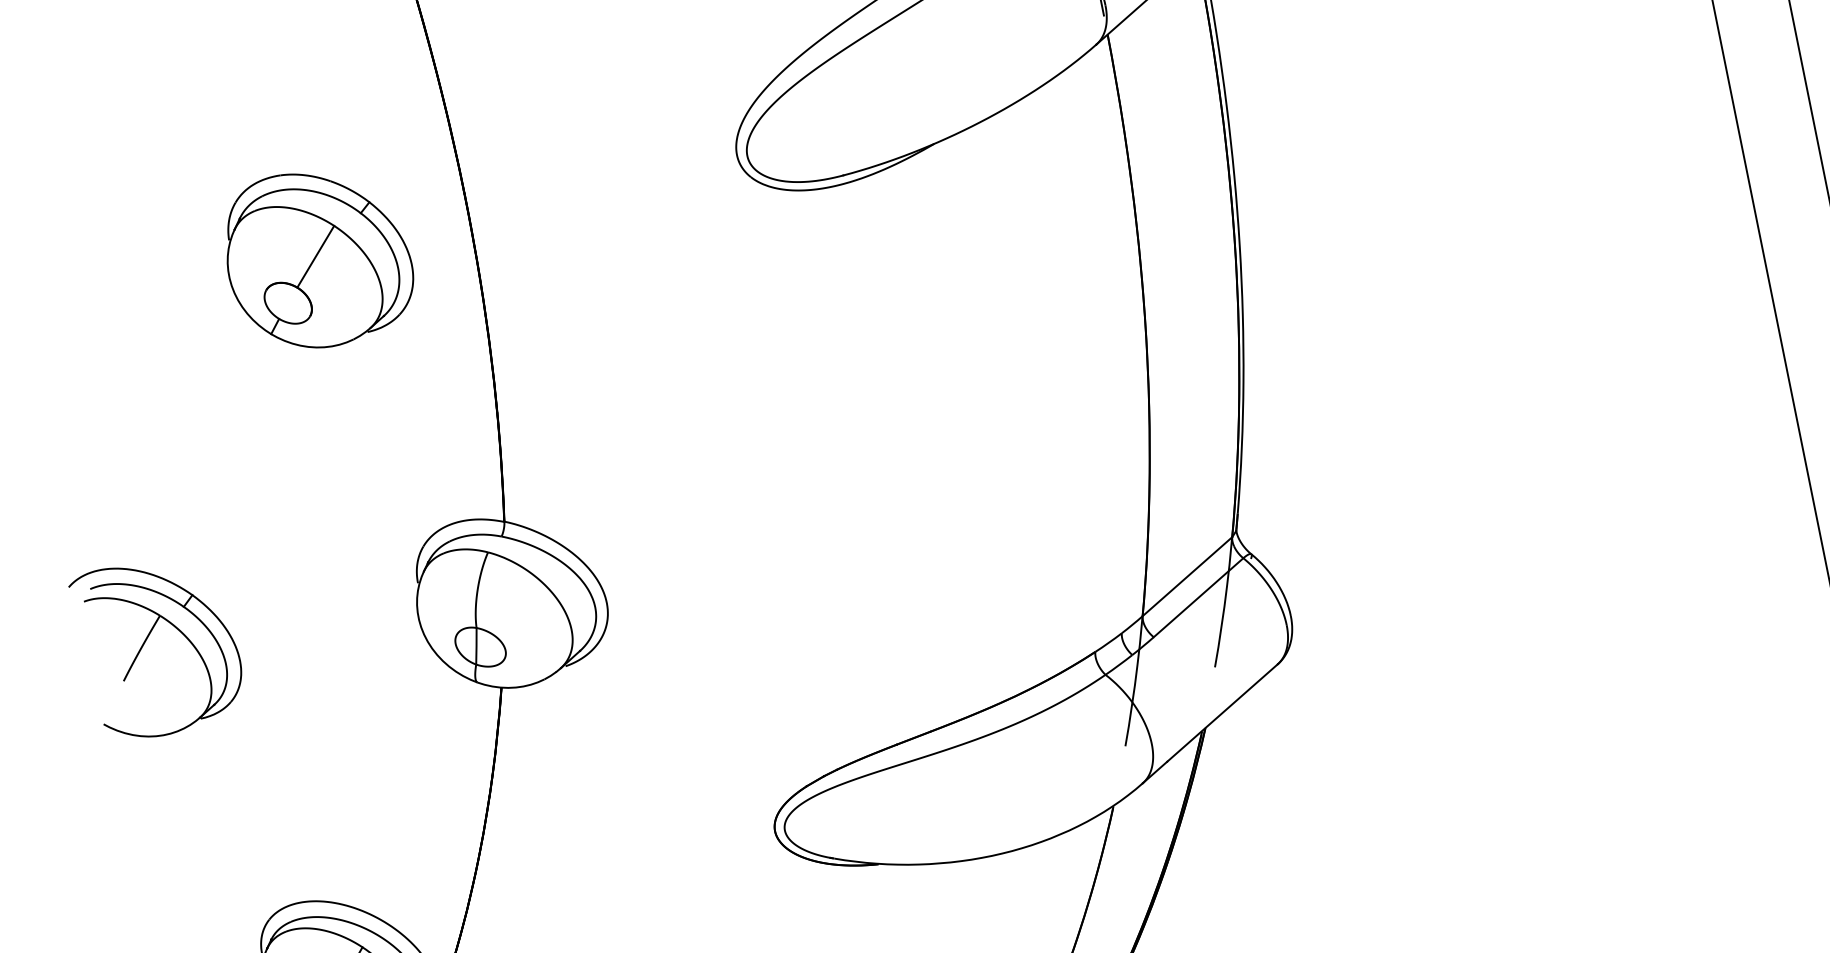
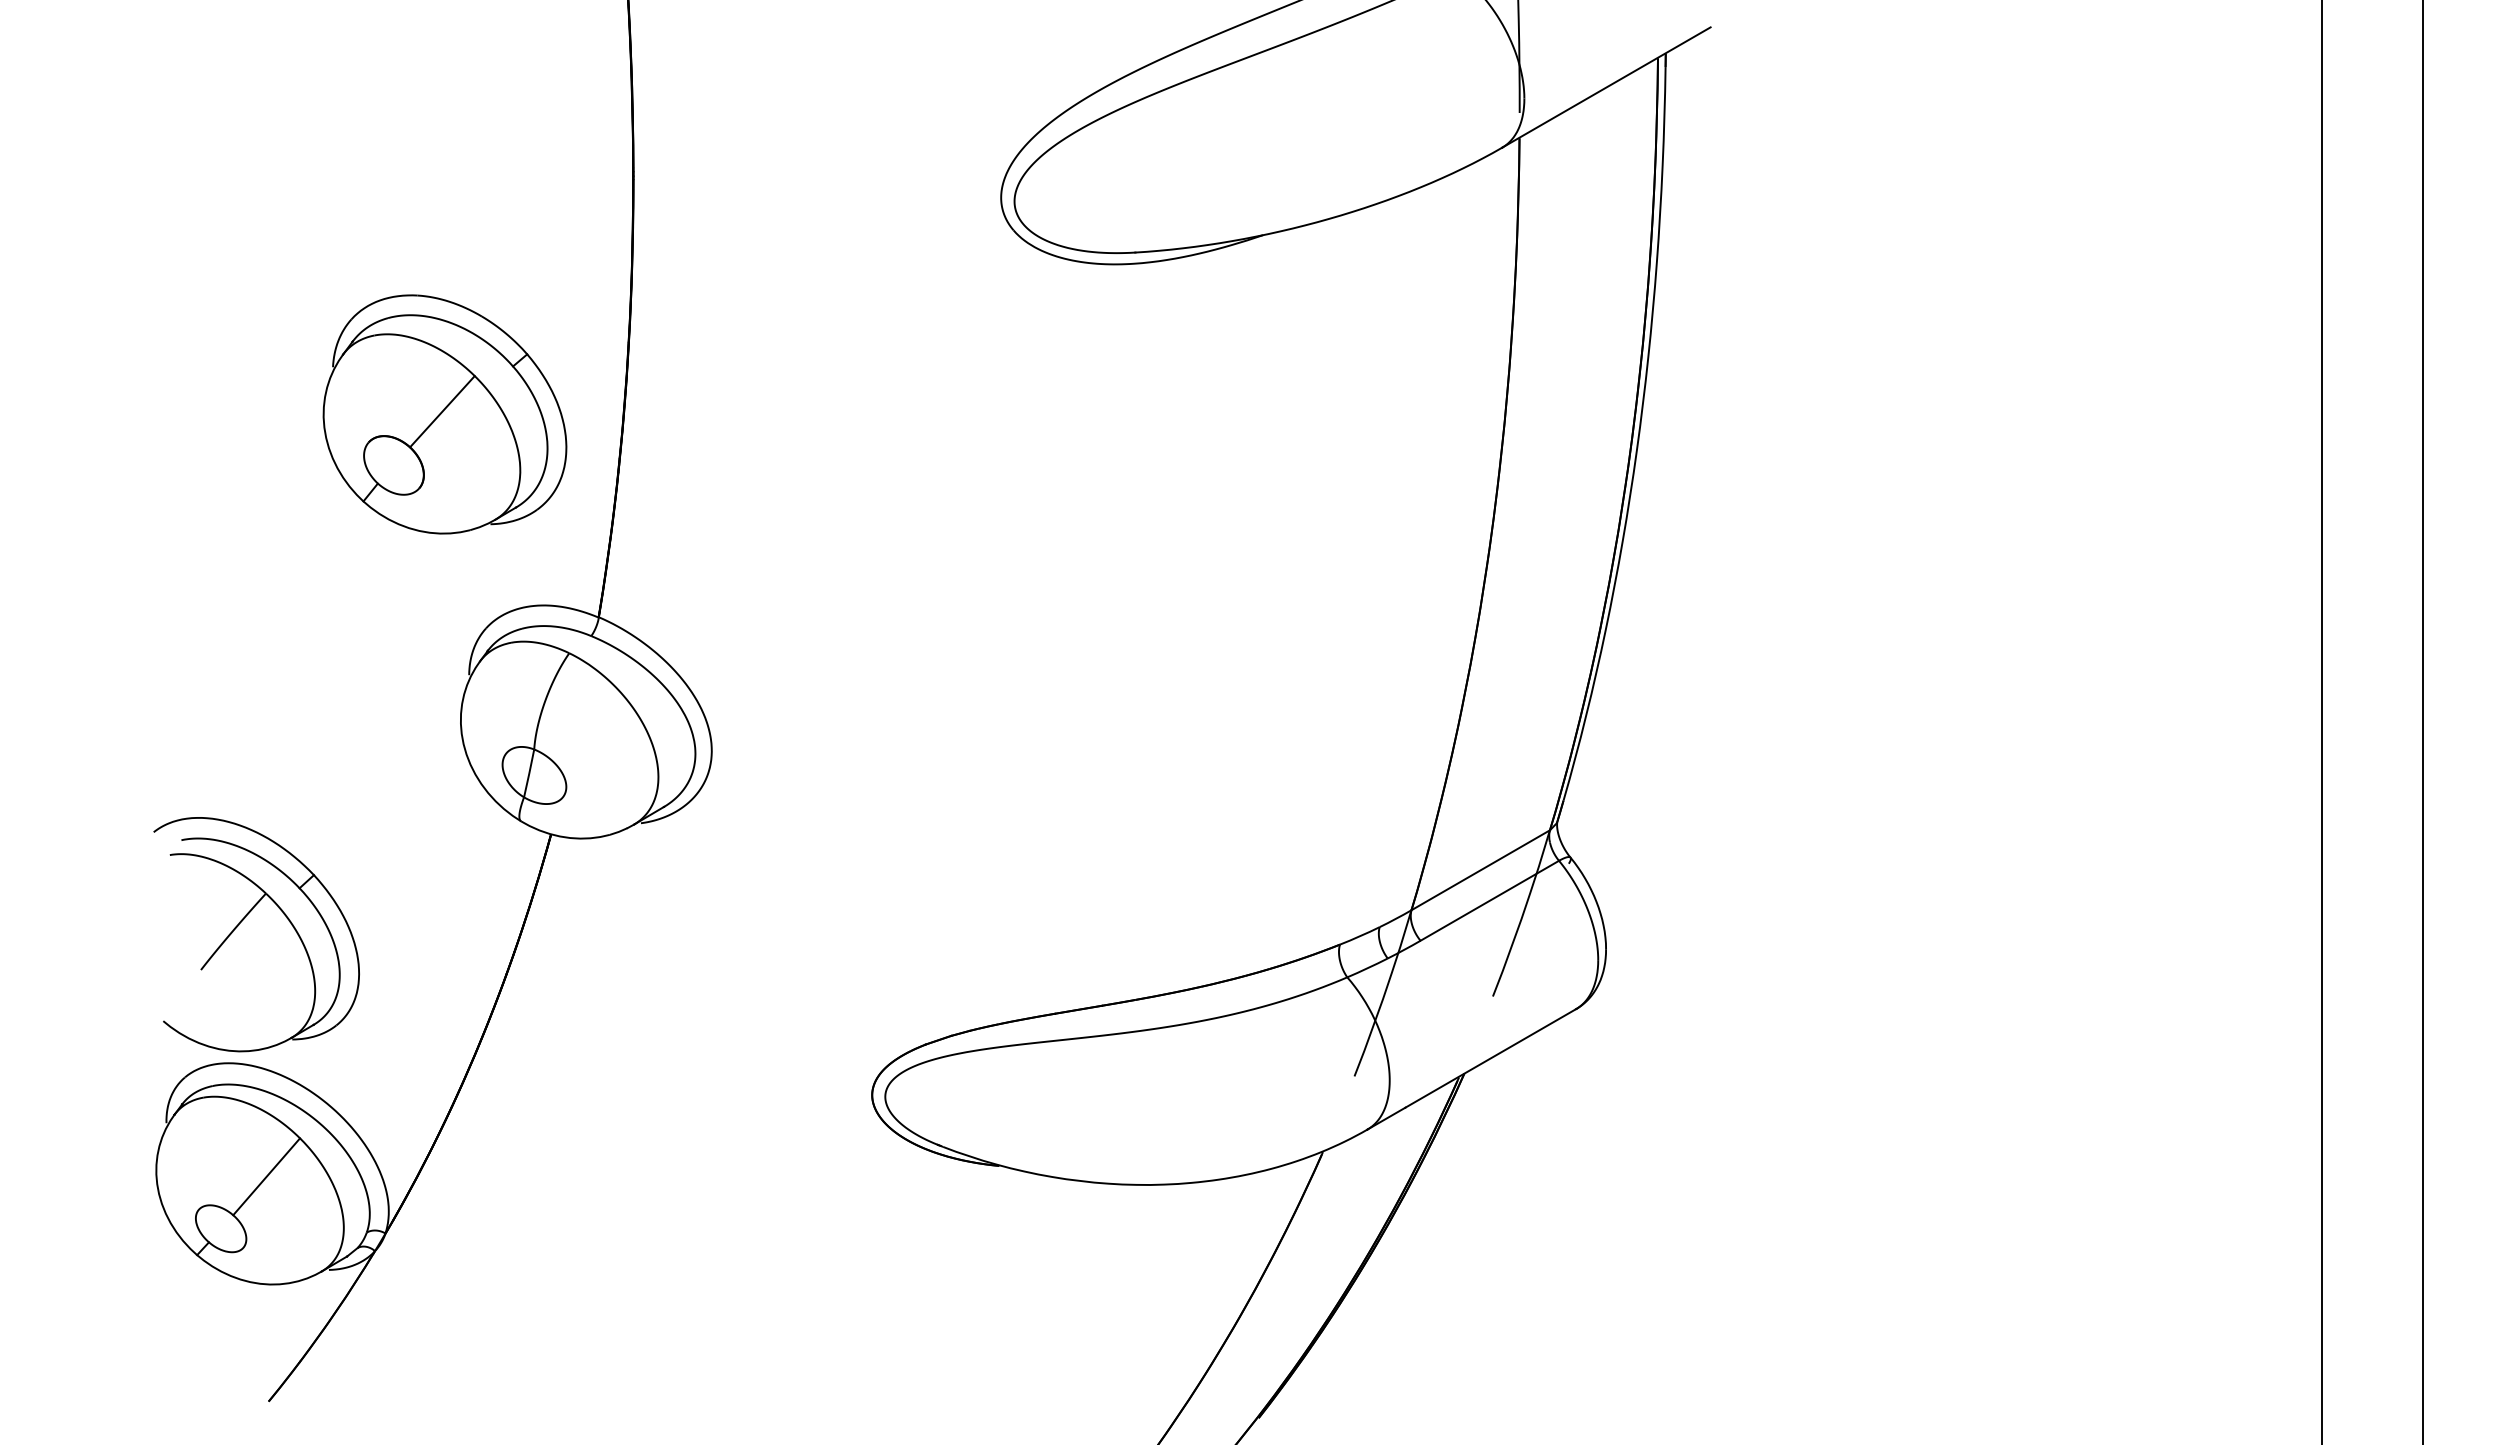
part: (317, 258) -> (444, 414), moved
part: (147, 638) -> (243, 920), moved

